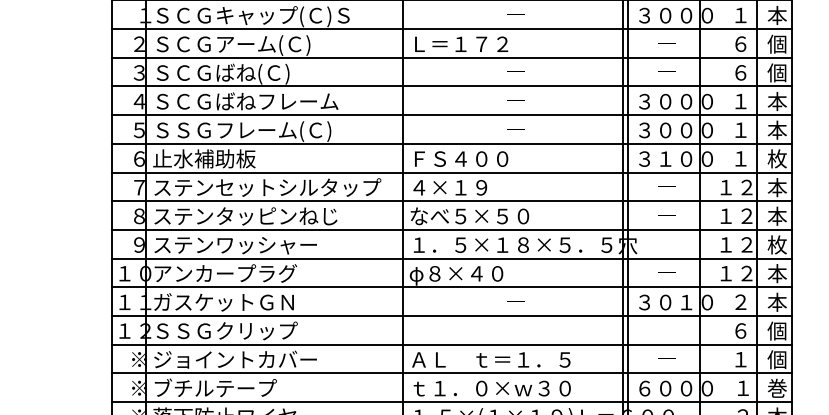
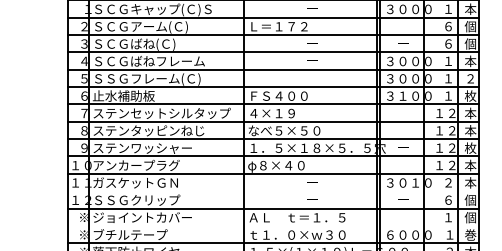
text: (777, 129) -> (470, 78), 本 -> ２
line: (451, 316) -> (273, 191), removed
line: (451, 372) -> (273, 225), removed

